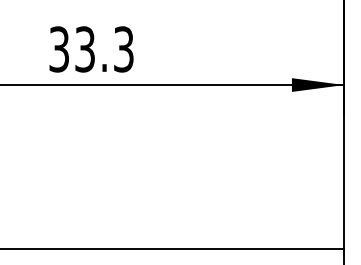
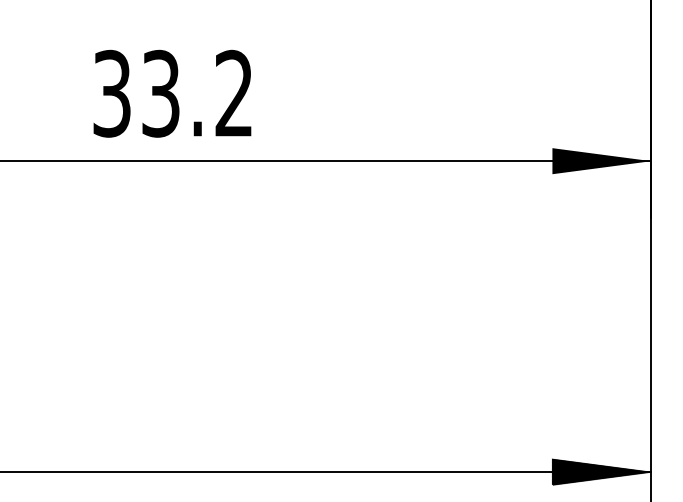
text: (123, 49) -> (233, 93), 33.3 -> 33.2
hatch: (317, 249) -> (600, 472), added

